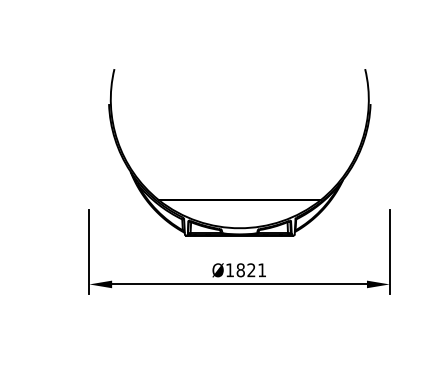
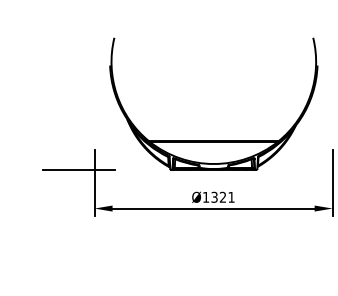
line: (68, 235) -> (77, 169), added
text: (240, 270) -> (214, 197), Ø1821 -> Ø1321

